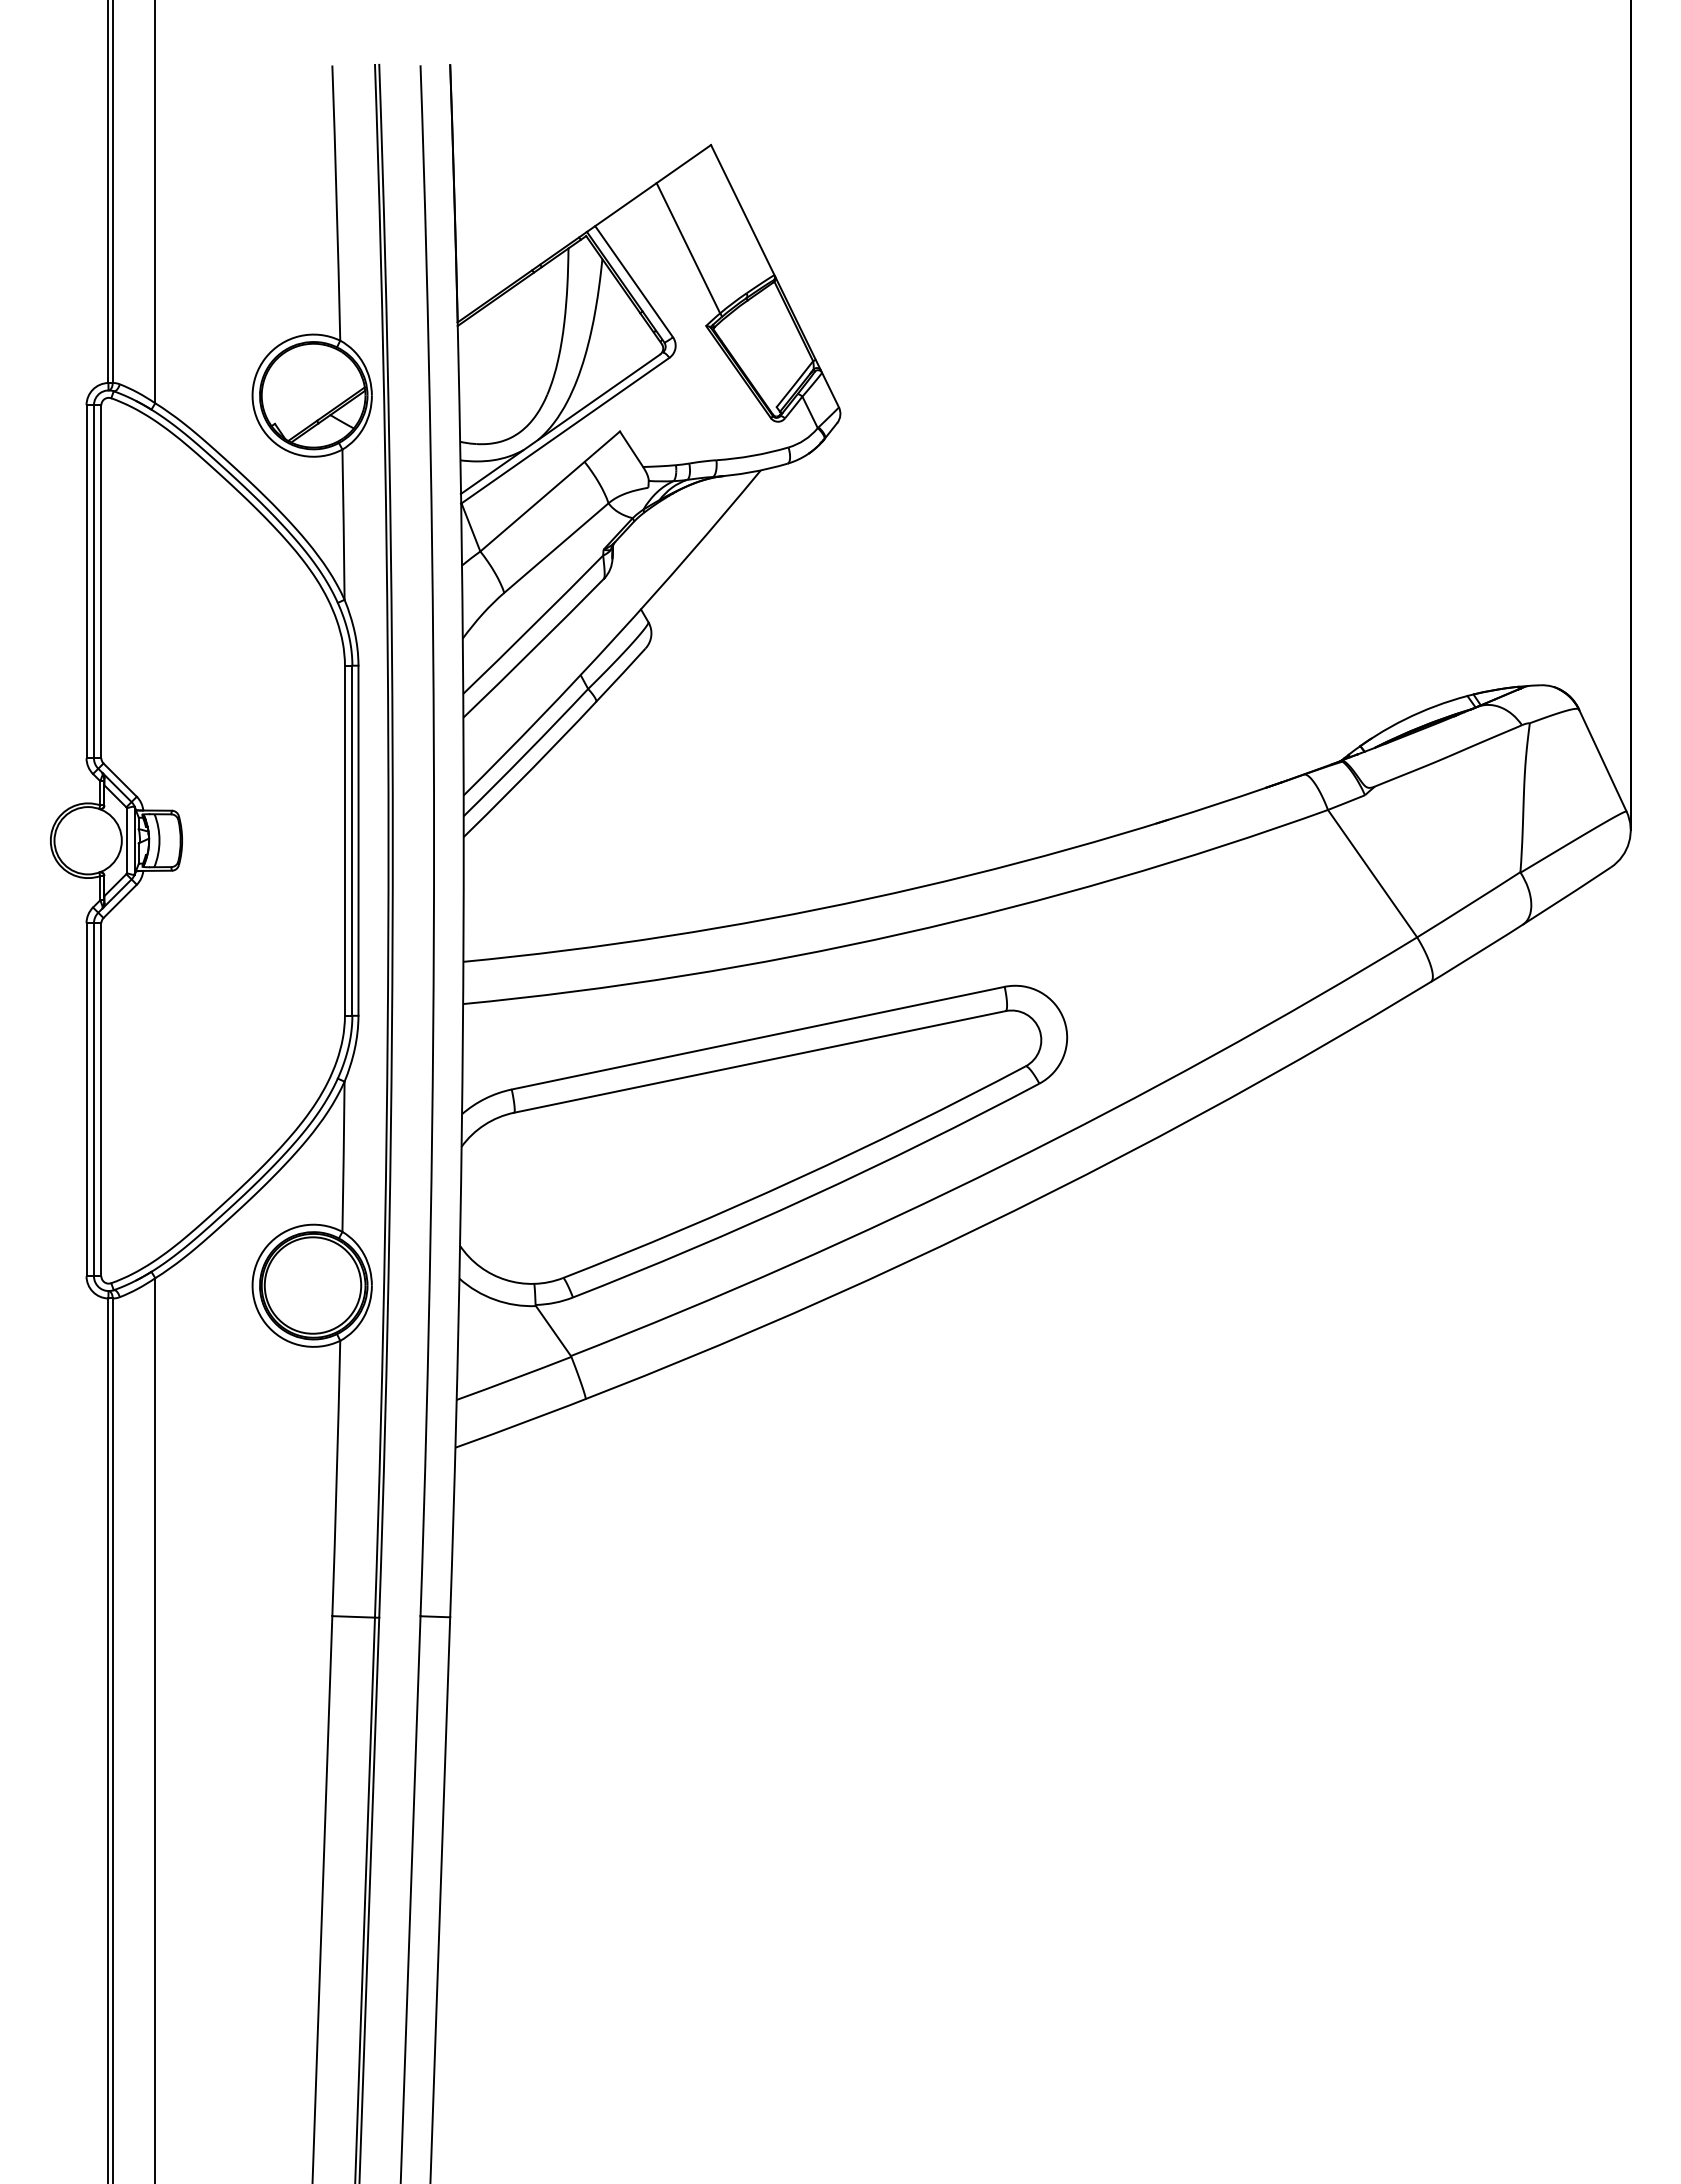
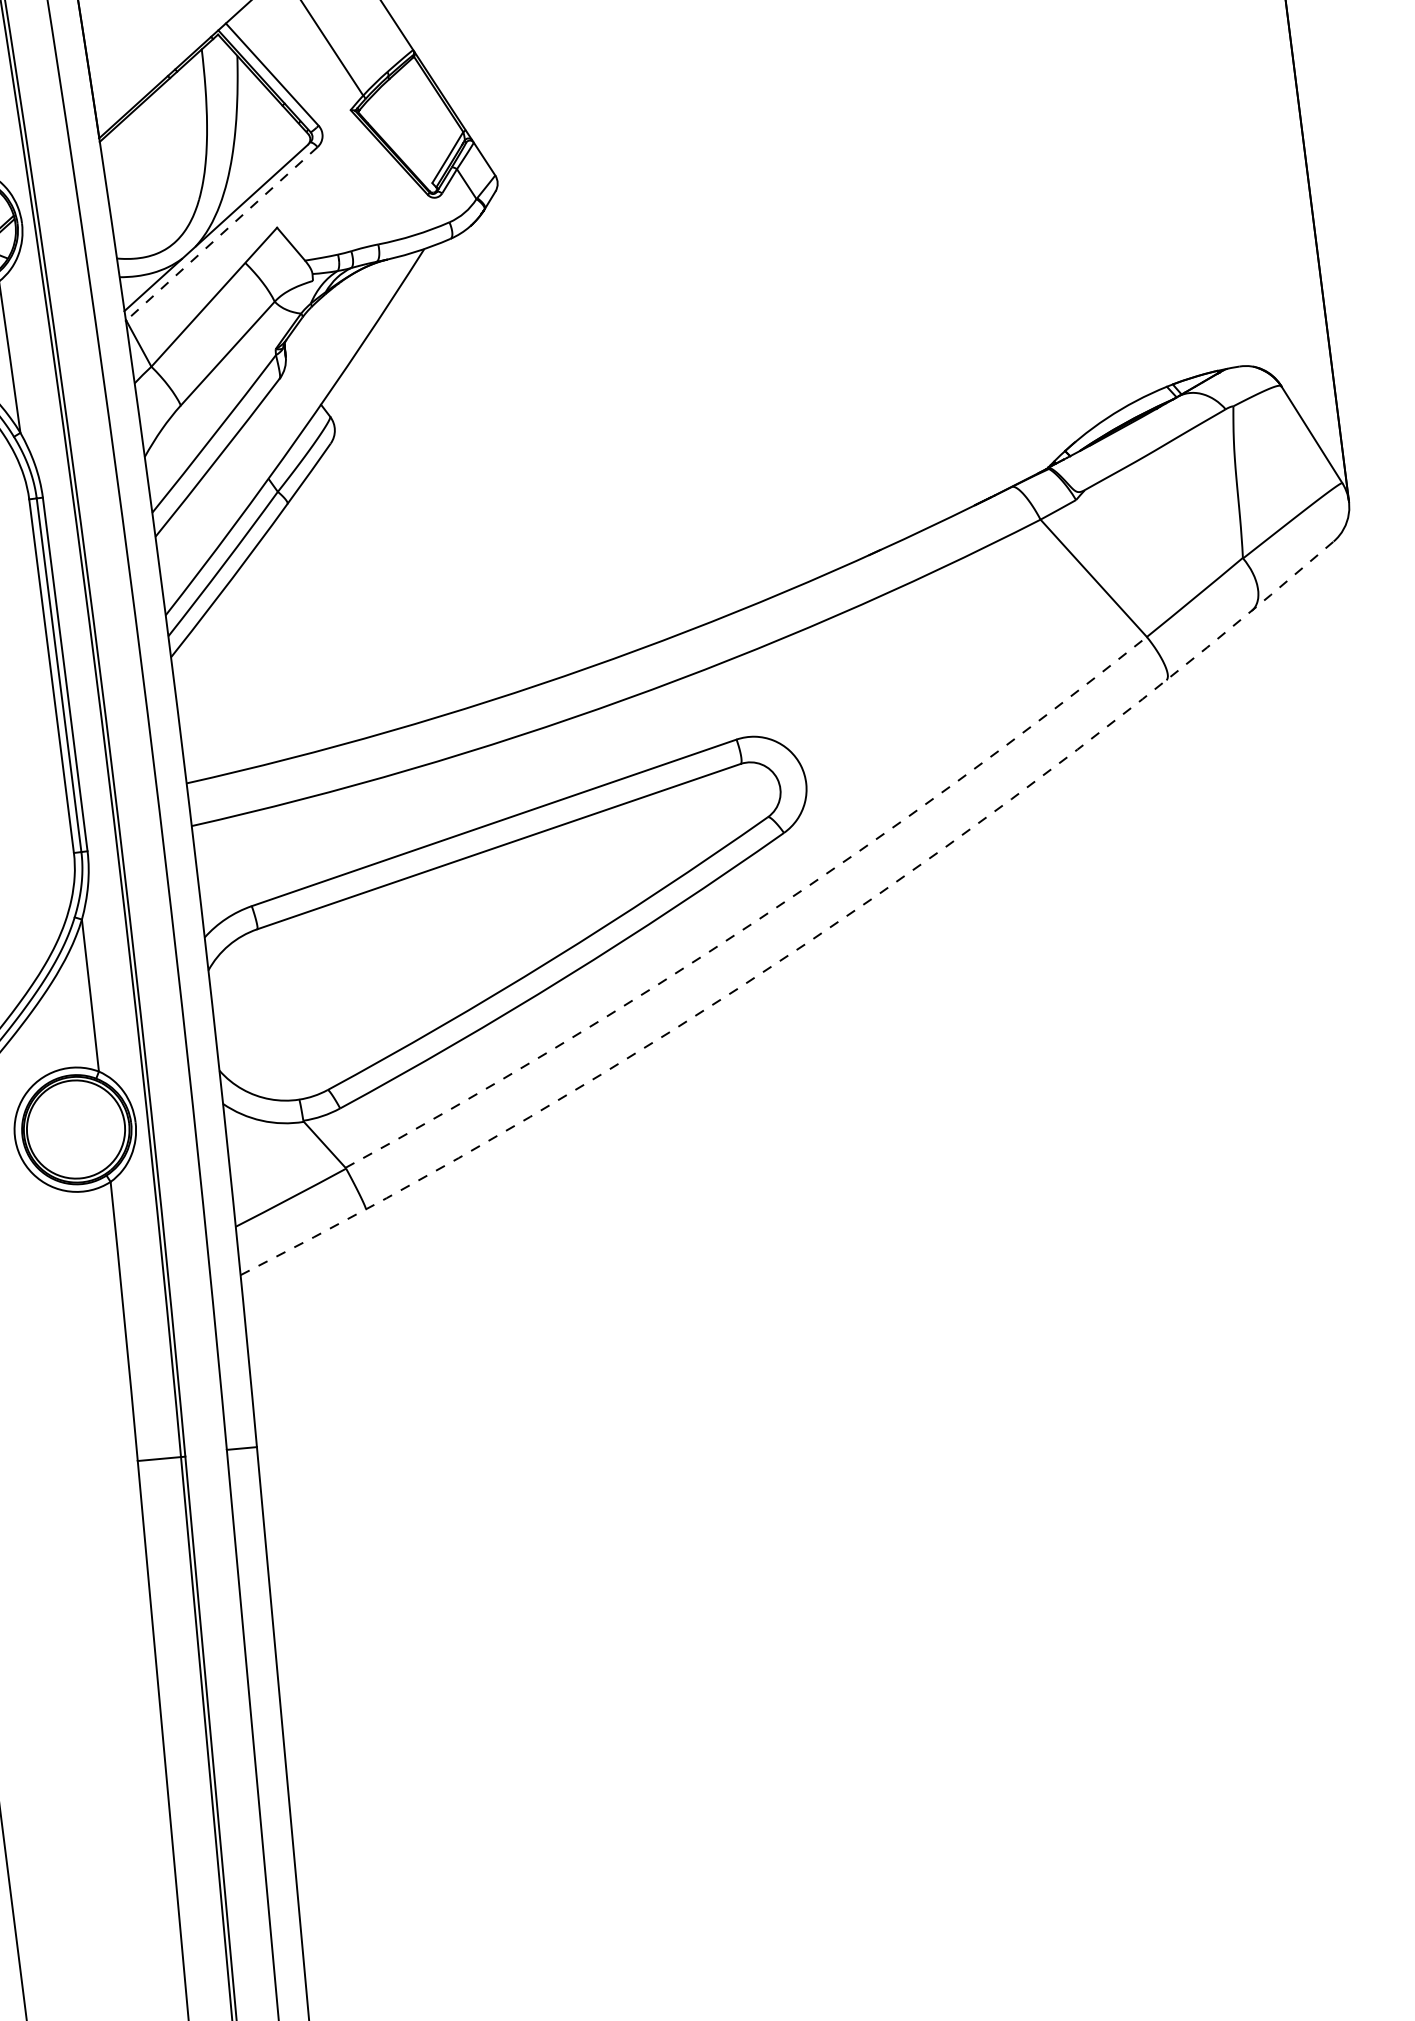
line: (565, 430) -> (221, 233), solid -> dashed
arc: (1003, 1165) -> (758, 920), solid -> dashed
arc: (1050, 1192) -> (809, 941), solid -> dashed

